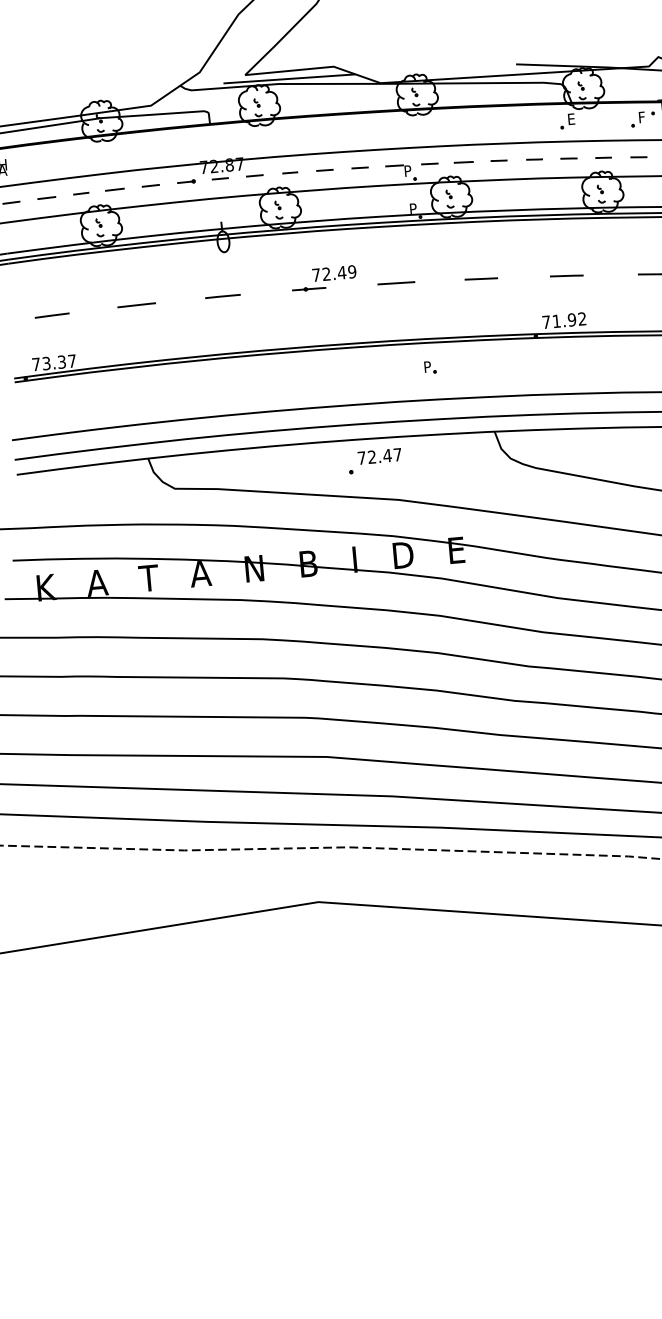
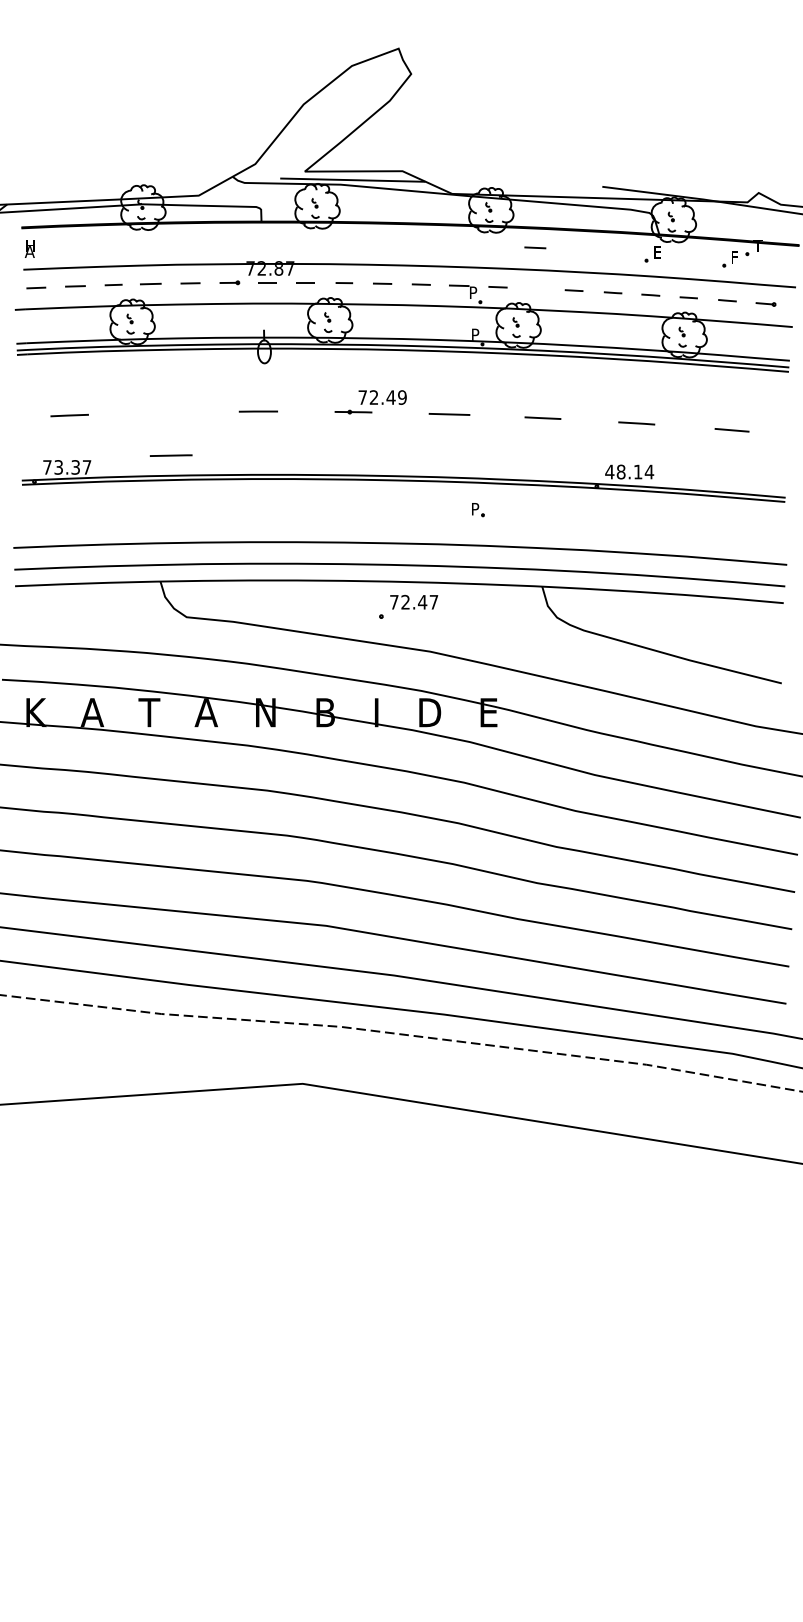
line: (463, 162) -> (535, 247), moved
line: (136, 305) -> (170, 455), moved
text: (564, 320) -> (629, 471), 71.92 -> 48.14

